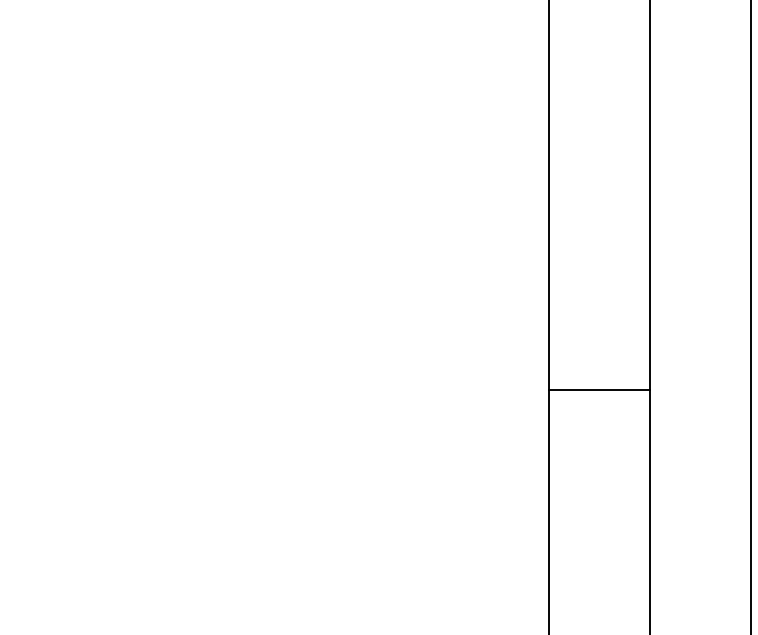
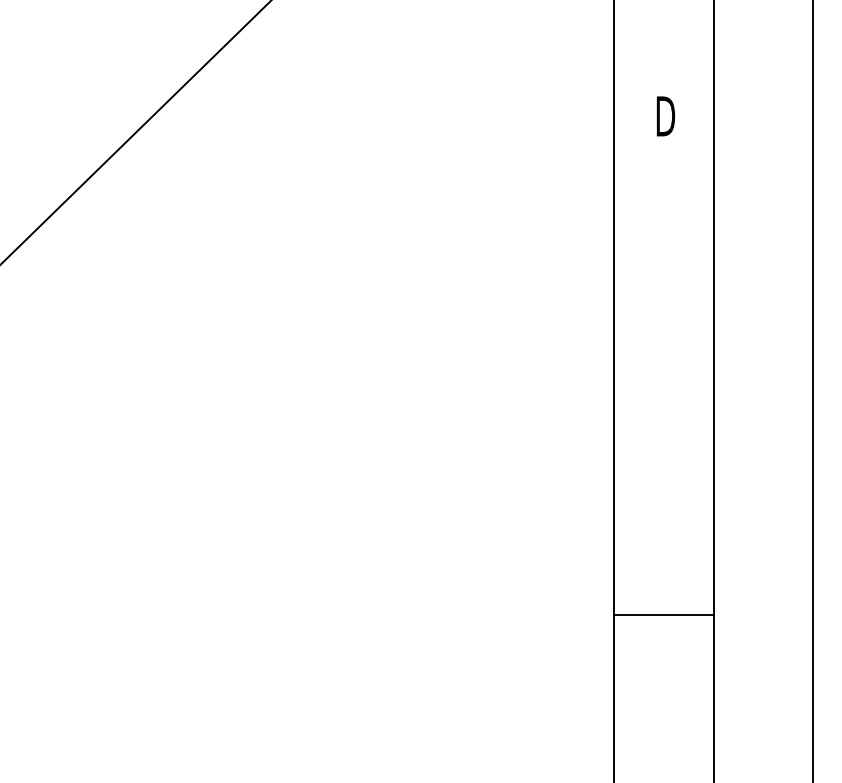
line: (599, 389) -> (663, 614), moved

